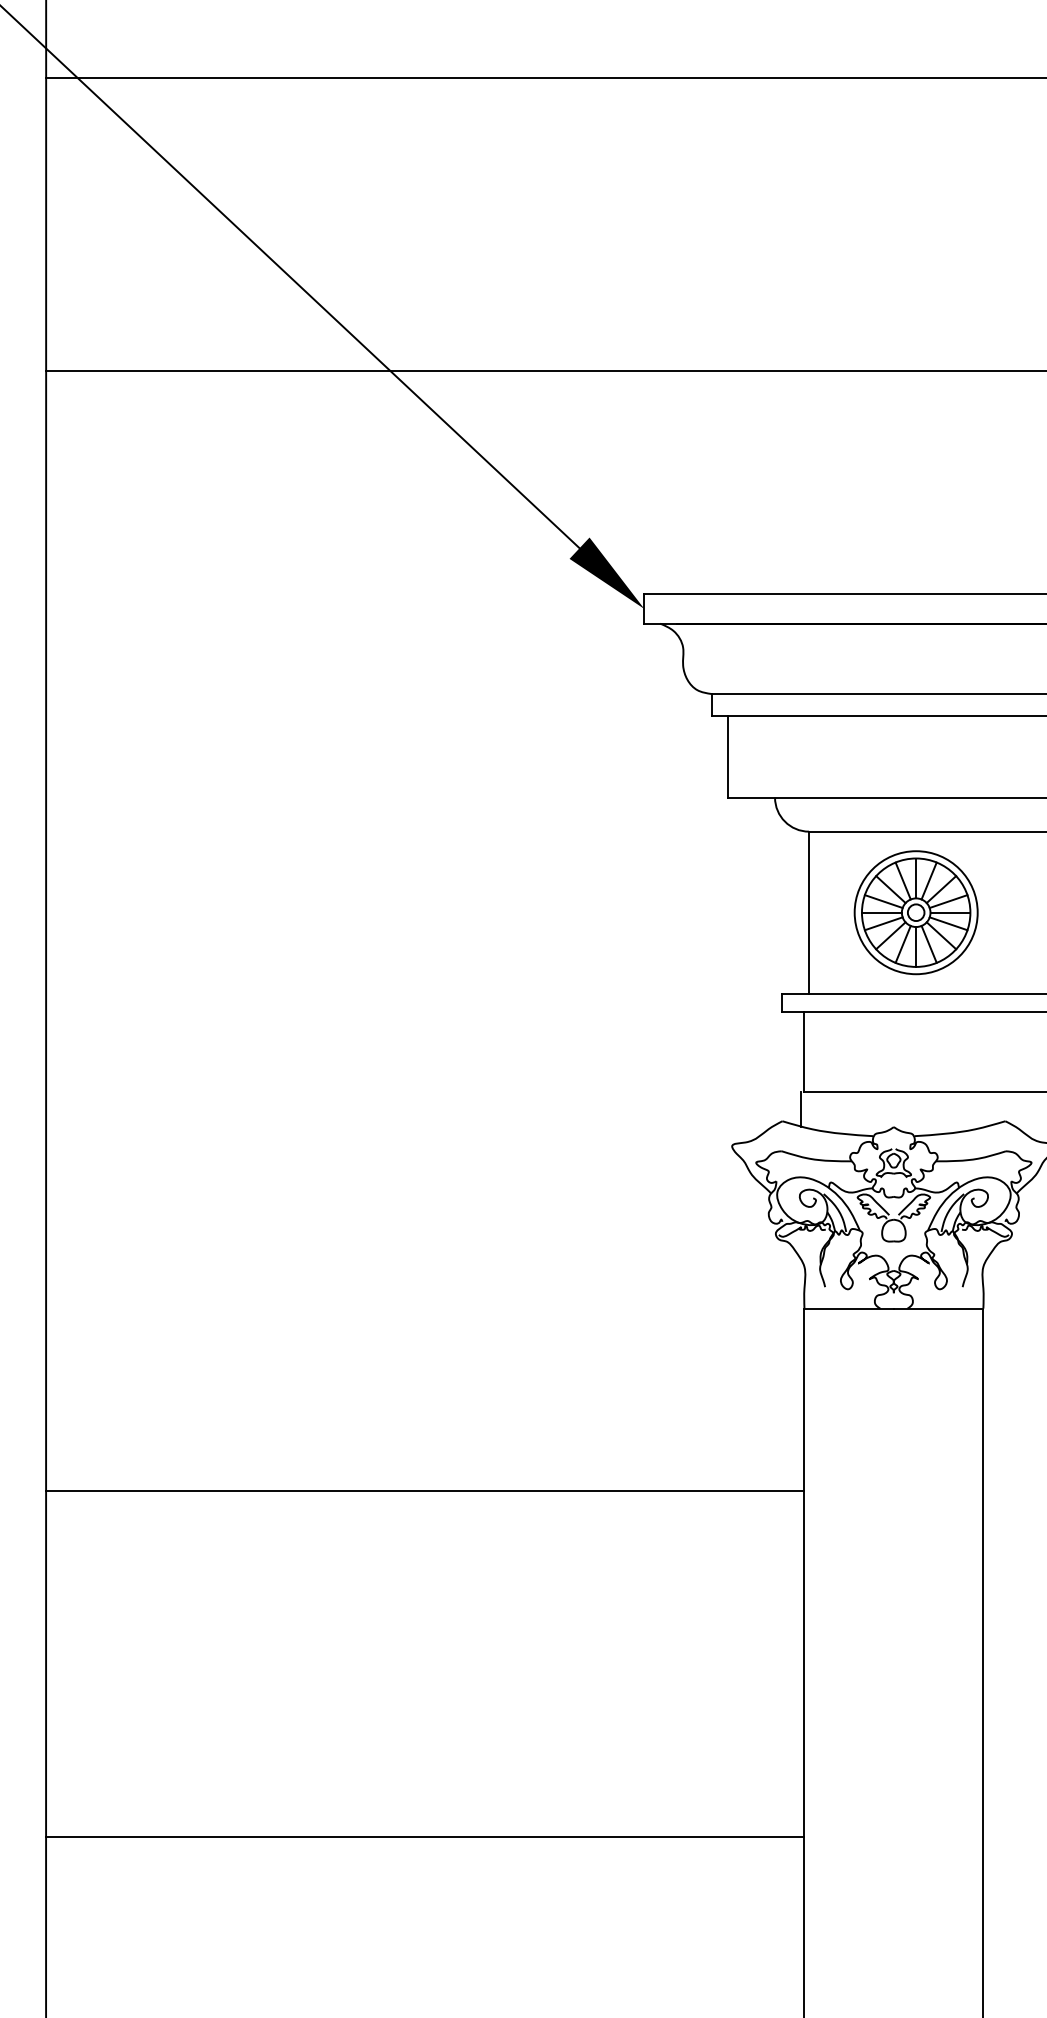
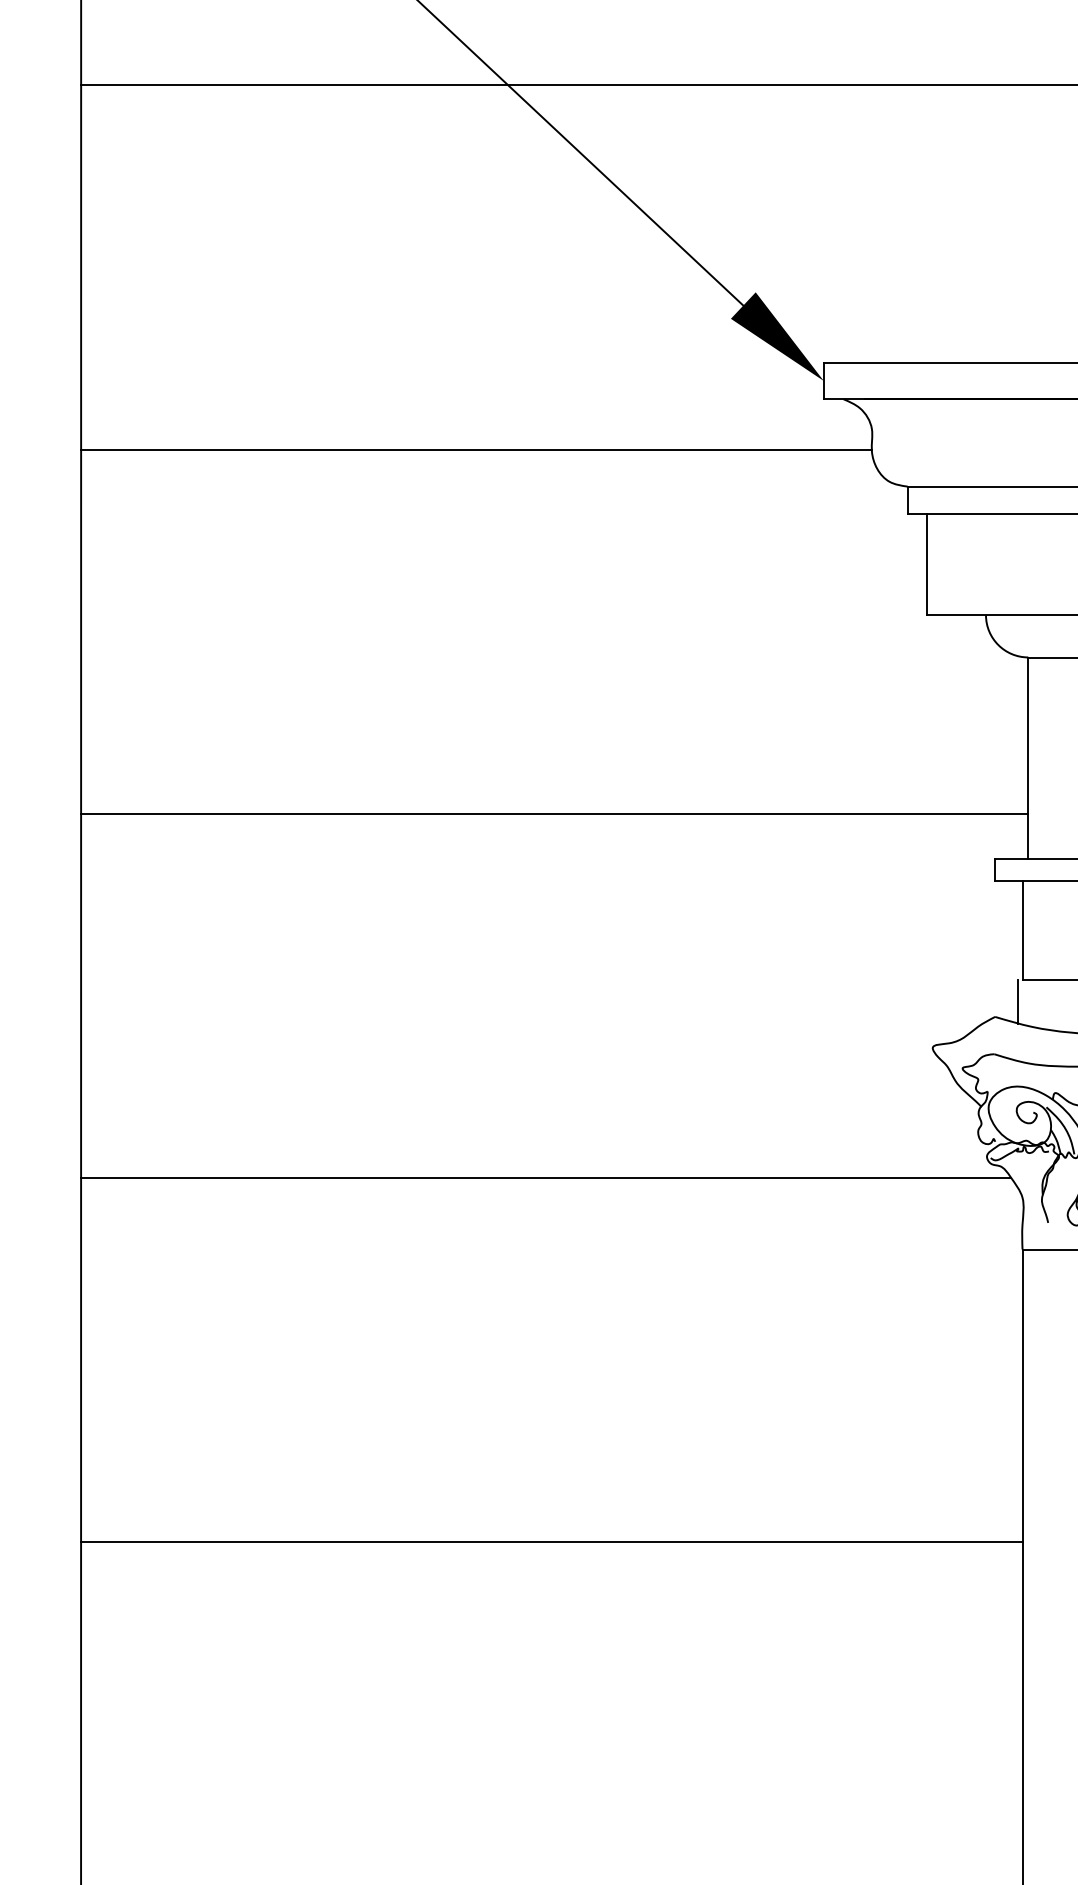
line: (364, 664) -> (476, 449), added
line: (427, 957) -> (554, 813), added
line: (420, 1250) -> (545, 1177), added
line: (424, 1491) -> (550, 1542), moved

